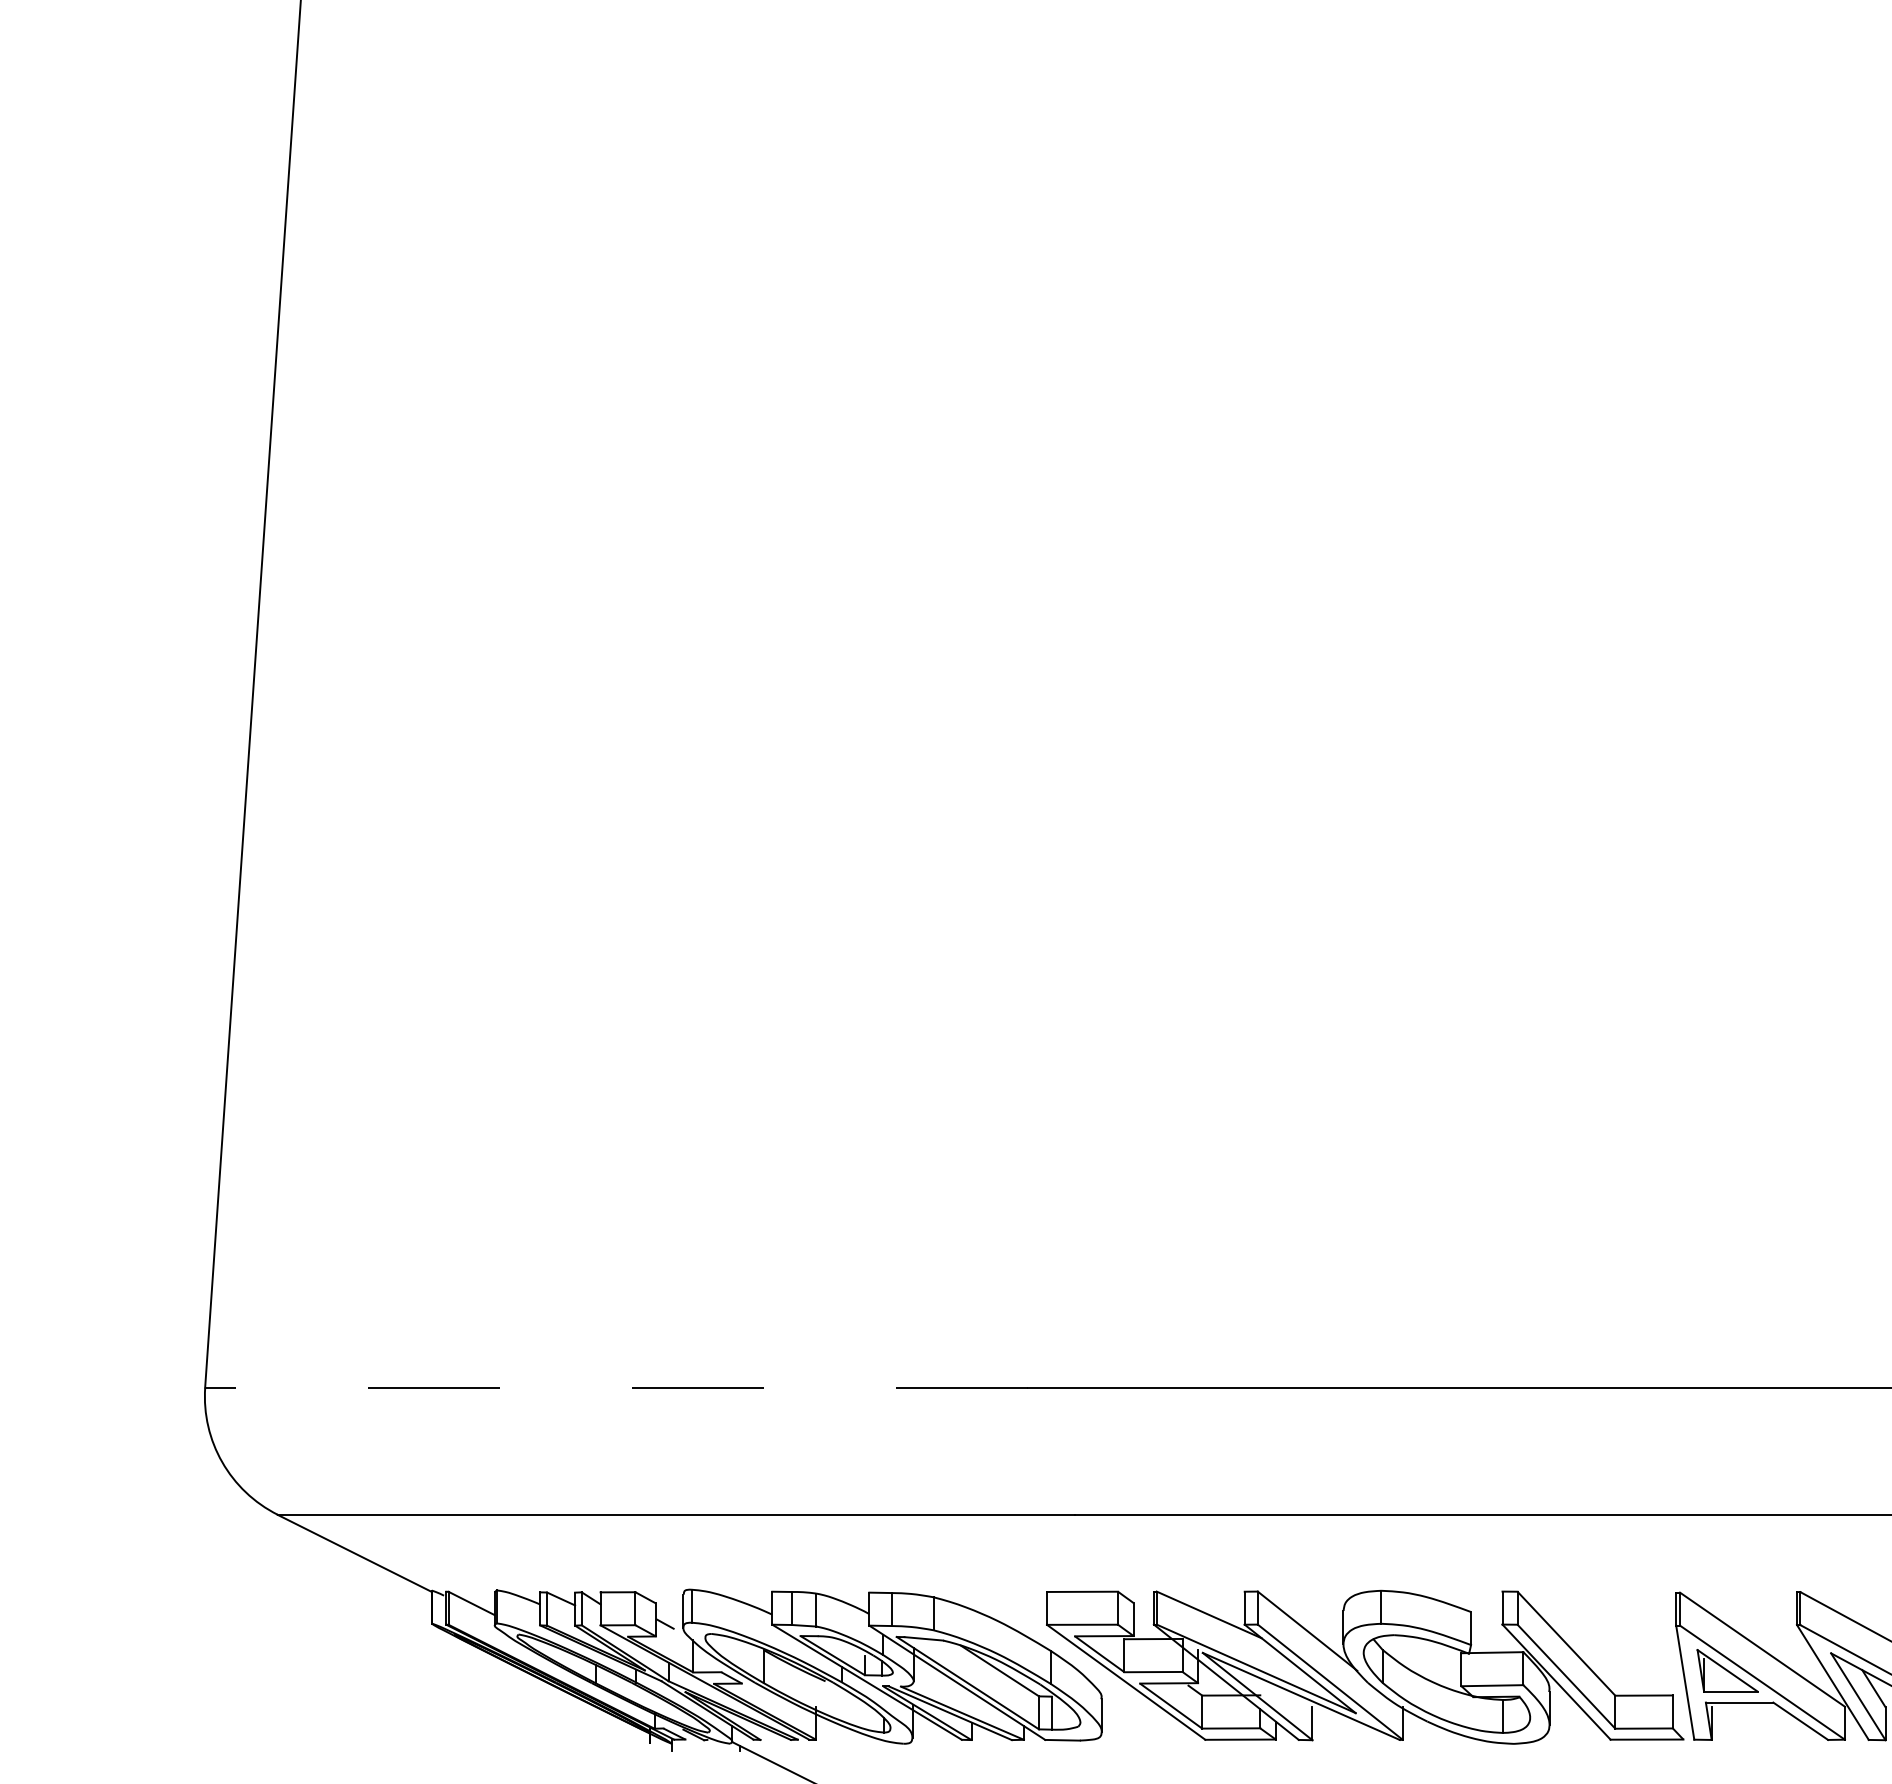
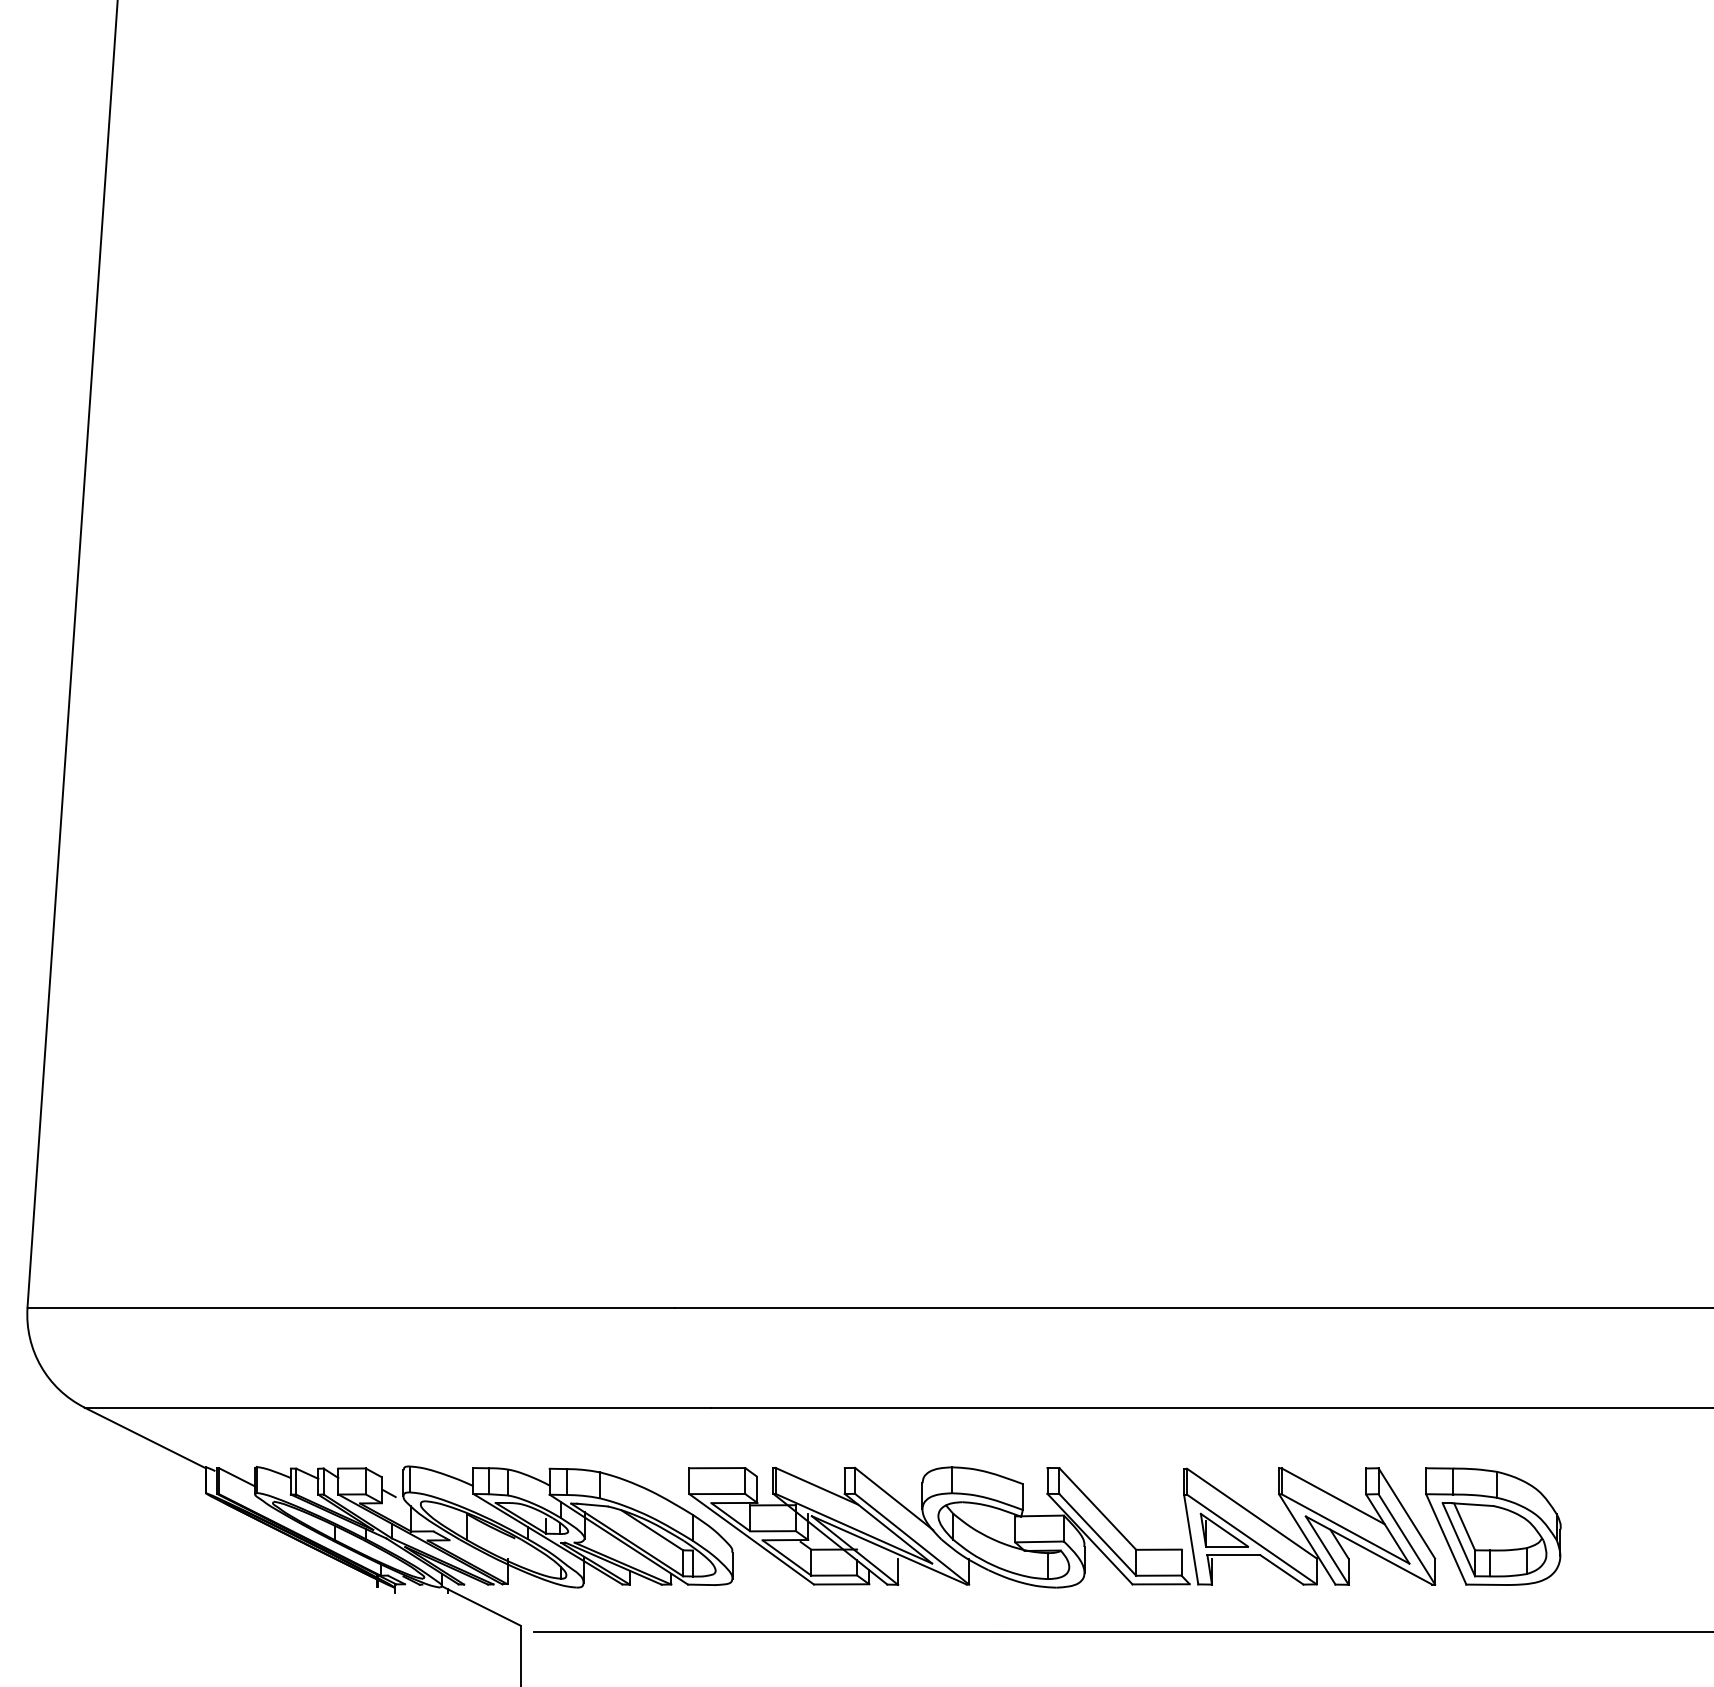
line: (617, 1387) -> (351, 1307), dashed -> solid

